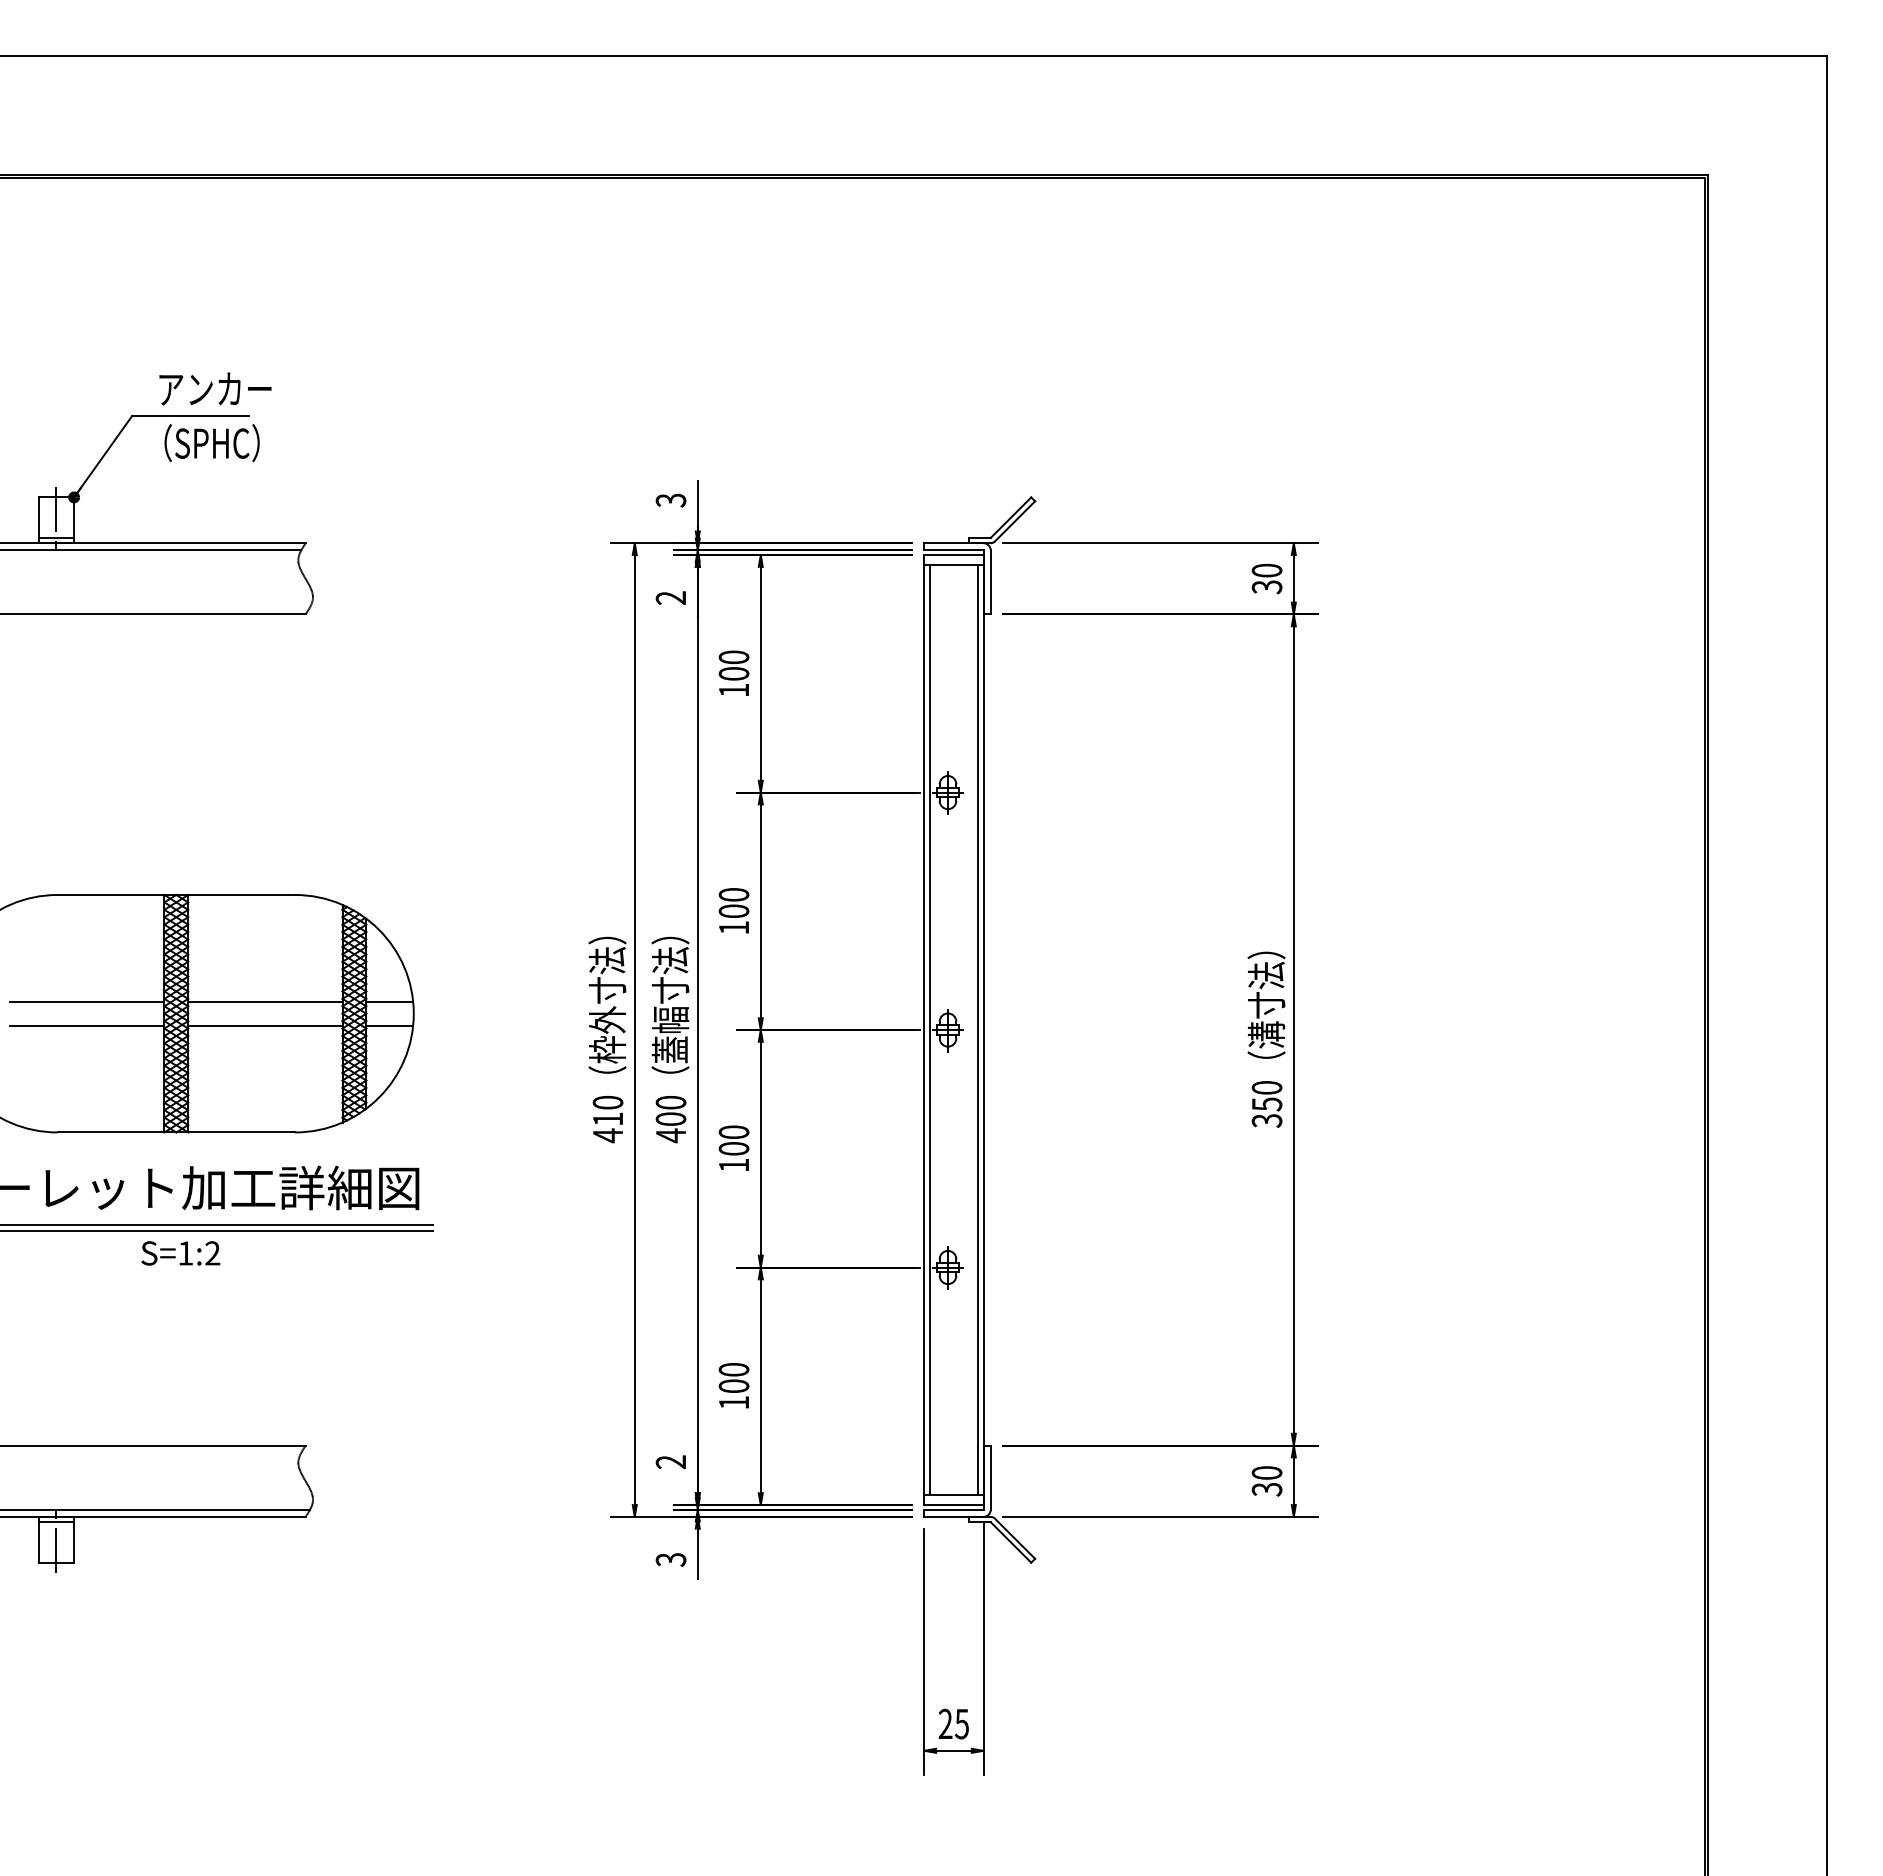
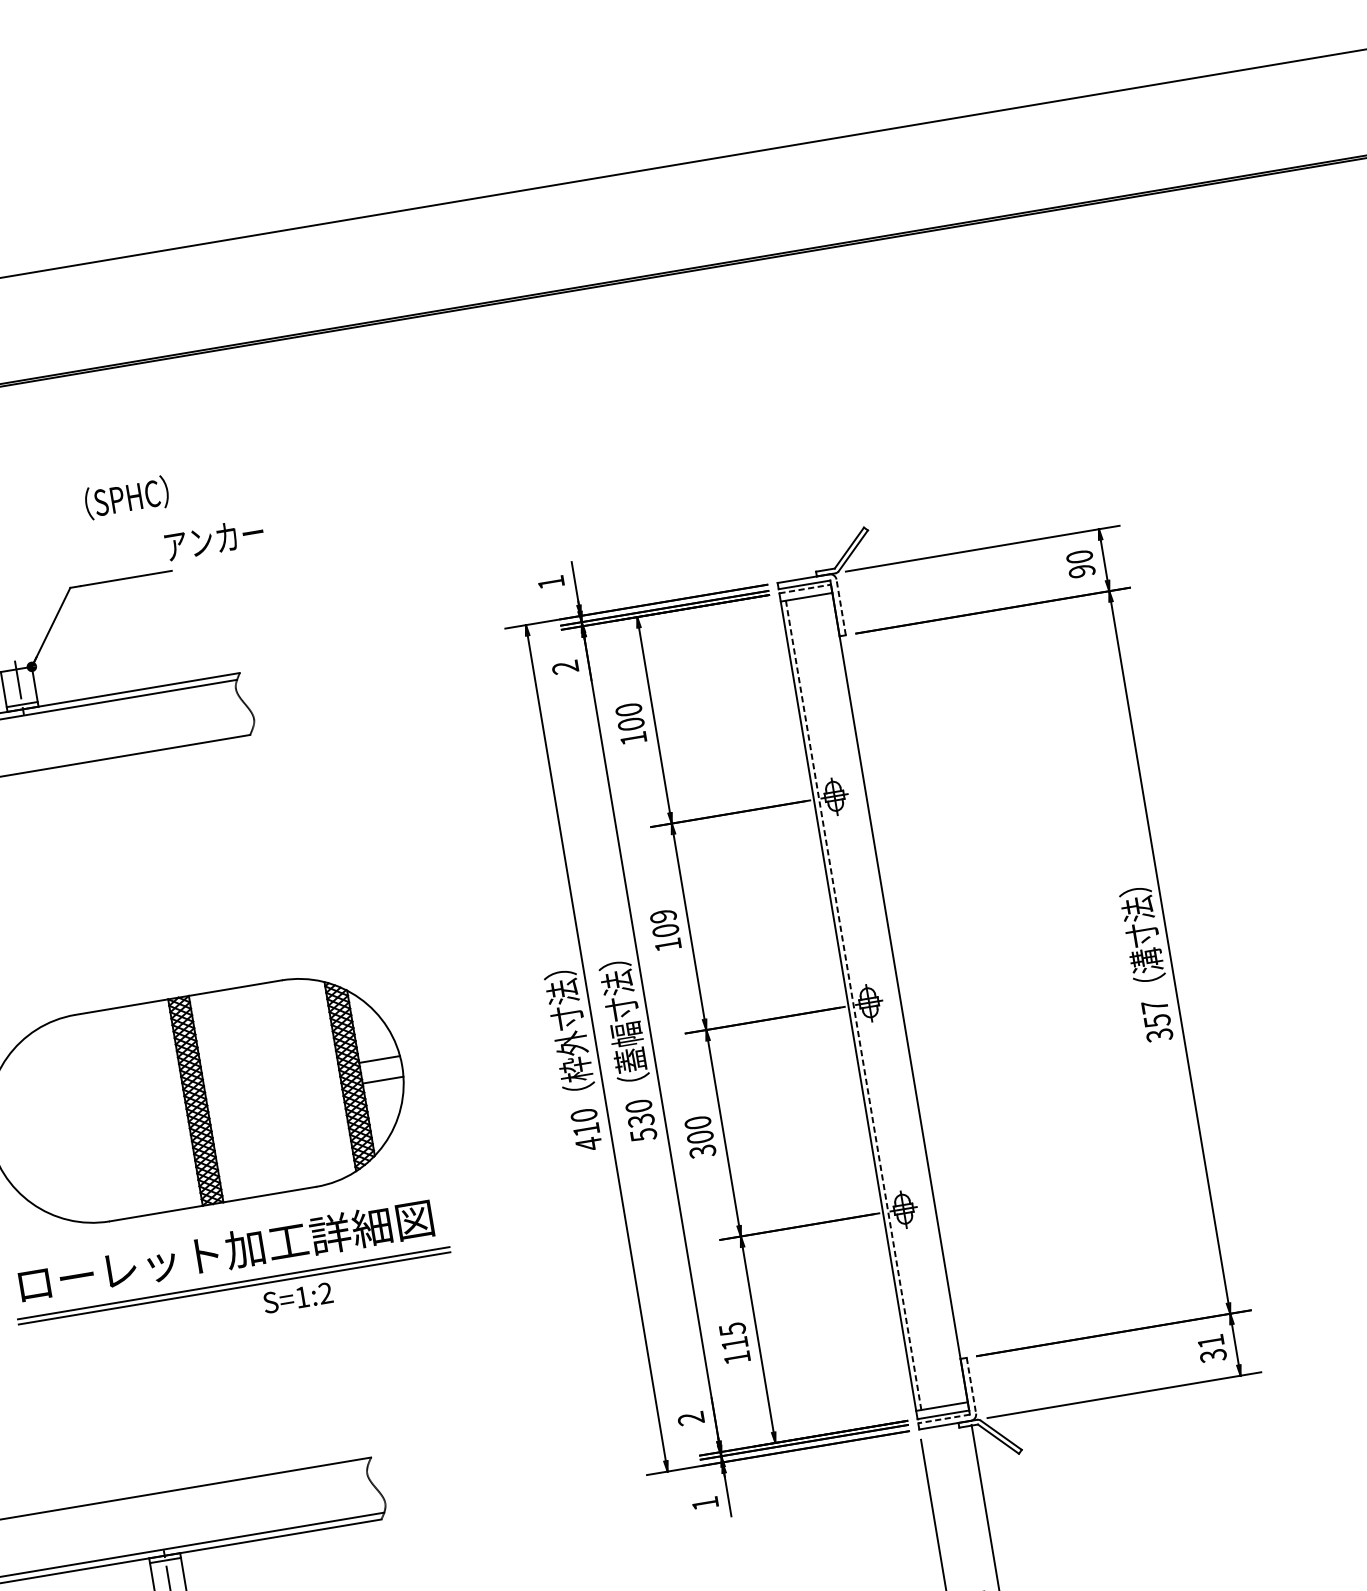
text: (215, 388) -> (214, 538), moved
text: (211, 443) -> (126, 498), moved
text: (670, 500) -> (550, 582), 3 -> 1
line: (953, 555) -> (804, 589), solid -> dashed
line: (990, 581) -> (840, 606), solid -> dashed
text: (1267, 587) -> (1082, 571), 30 -> 90
text: (733, 894) -> (662, 916), 100 -> 109
line: (87, 1001) -> (116, 1103), removed
line: (265, 1001) -> (271, 1077), removed
line: (87, 1025) -> (120, 1124), removed
line: (265, 1025) -> (275, 1098), removed
line: (930, 1029) -> (853, 1004), solid -> dashed
line: (977, 1029) -> (894, 998), removed
text: (1266, 1087) -> (1154, 1006), 350 -> 357
text: (670, 1127) -> (642, 1127), 400 -> 530
text: (733, 1165) -> (702, 1151), 100 -> 300
text: (180, 1253) -> (297, 1298), moved
text: (733, 1377) -> (733, 1336), 100 -> 115
text: (1266, 1472) -> (1210, 1341), 30 -> 31
line: (990, 1478) -> (971, 1386), solid -> dashed
line: (953, 1509) -> (943, 1418), solid -> dashed
text: (670, 1559) -> (704, 1503), 3 -> 1

